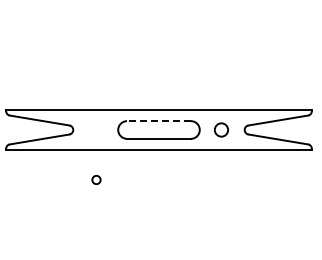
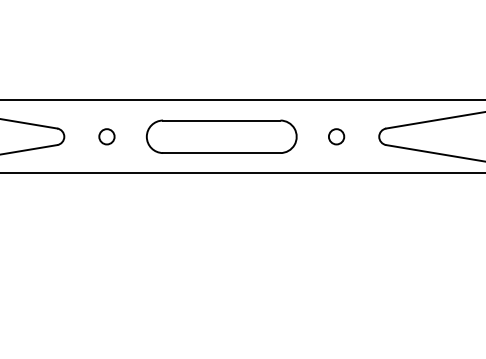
line: (158, 121) -> (220, 121), dashed -> solid
circle: (221, 129) -> (336, 135), size x0.62
circle: (96, 179) -> (106, 135), moved

